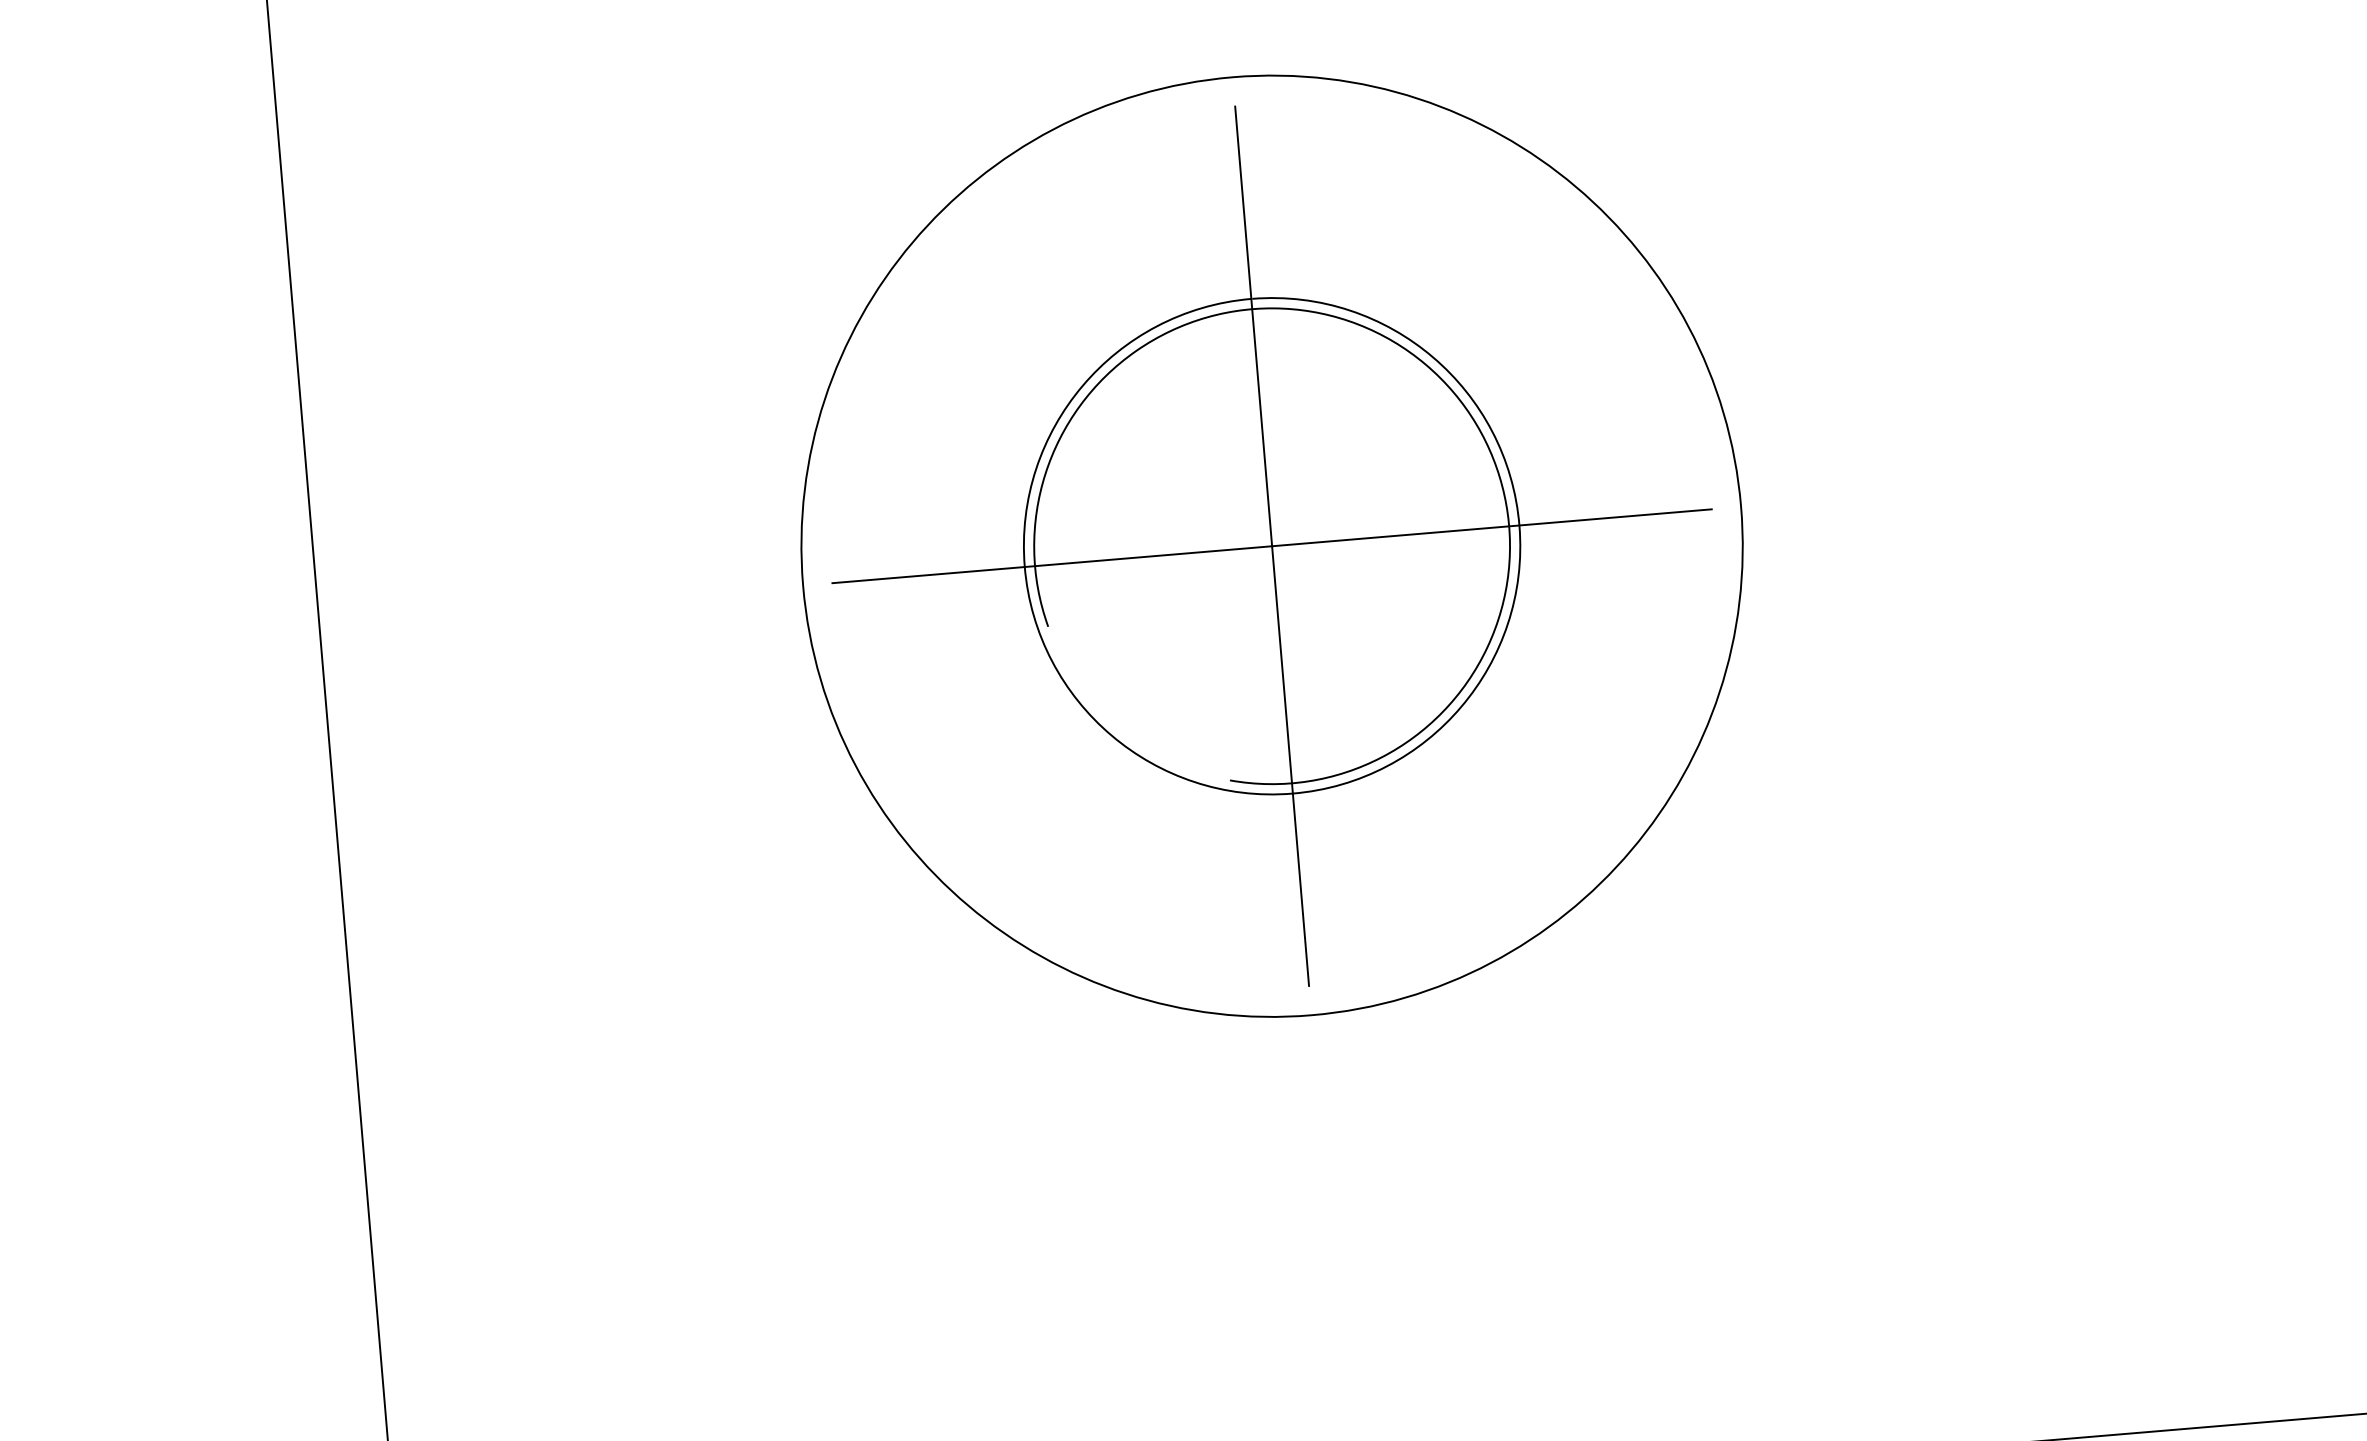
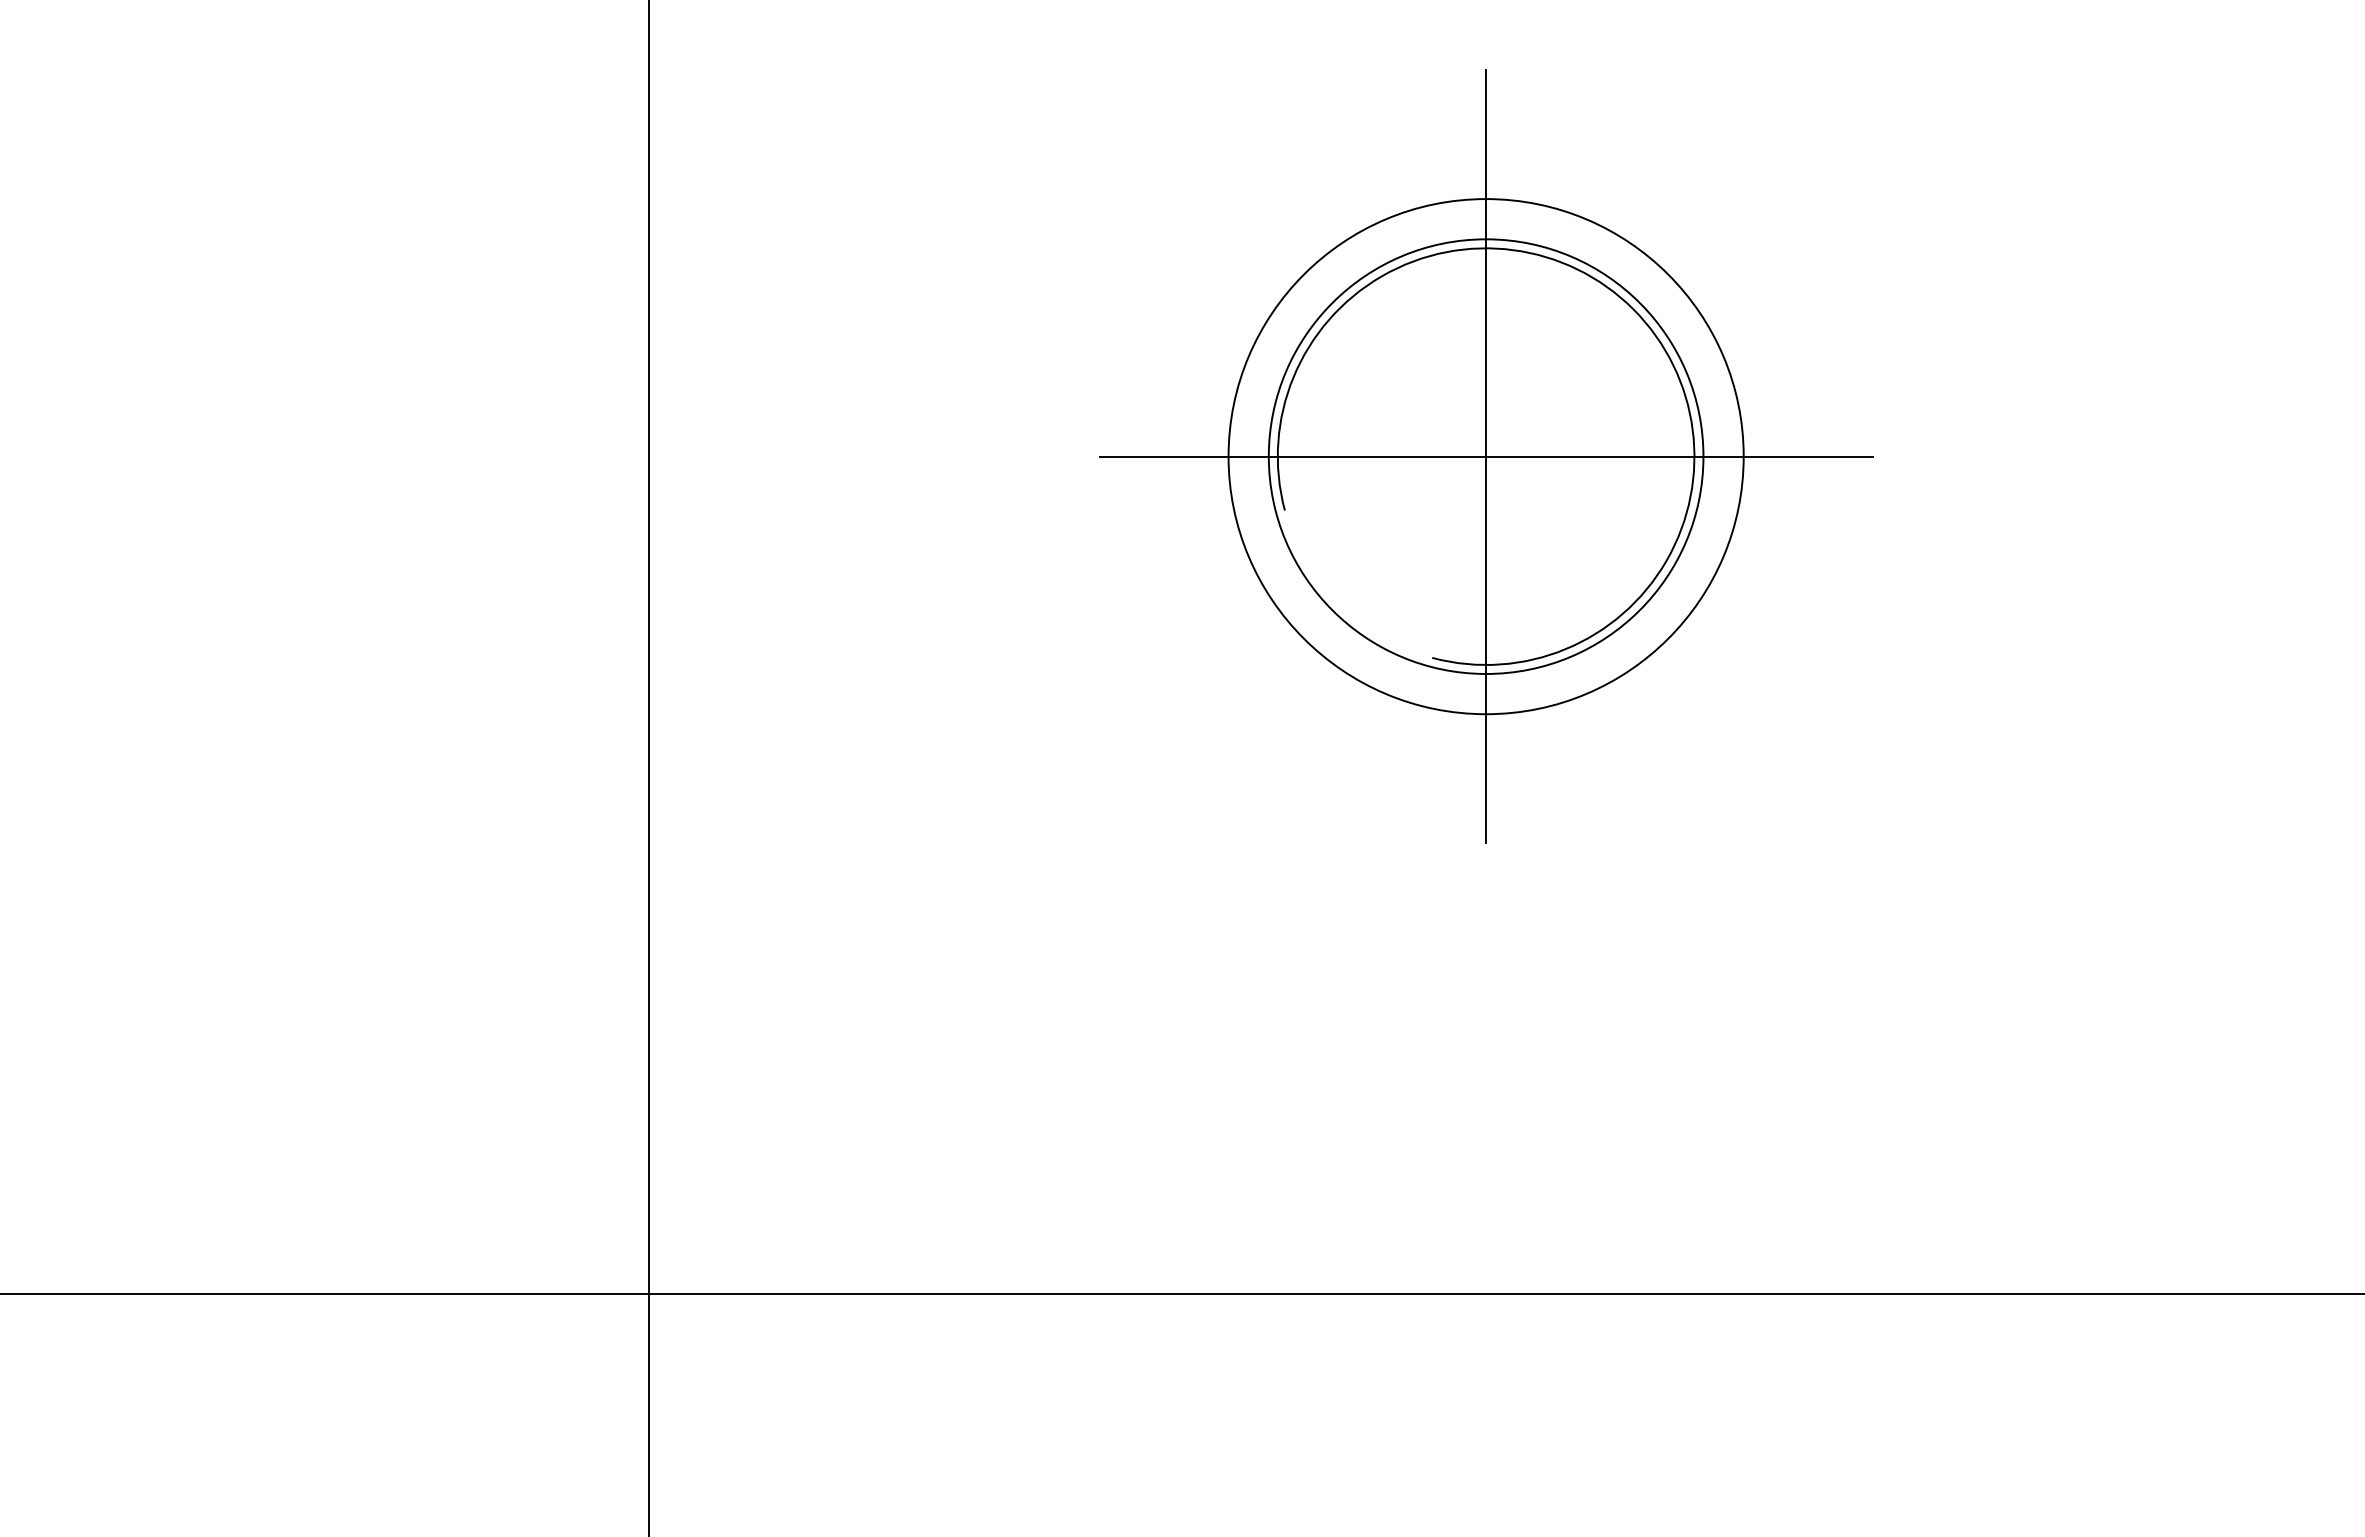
circle: (1271, 546) -> (1485, 456), size x0.62

